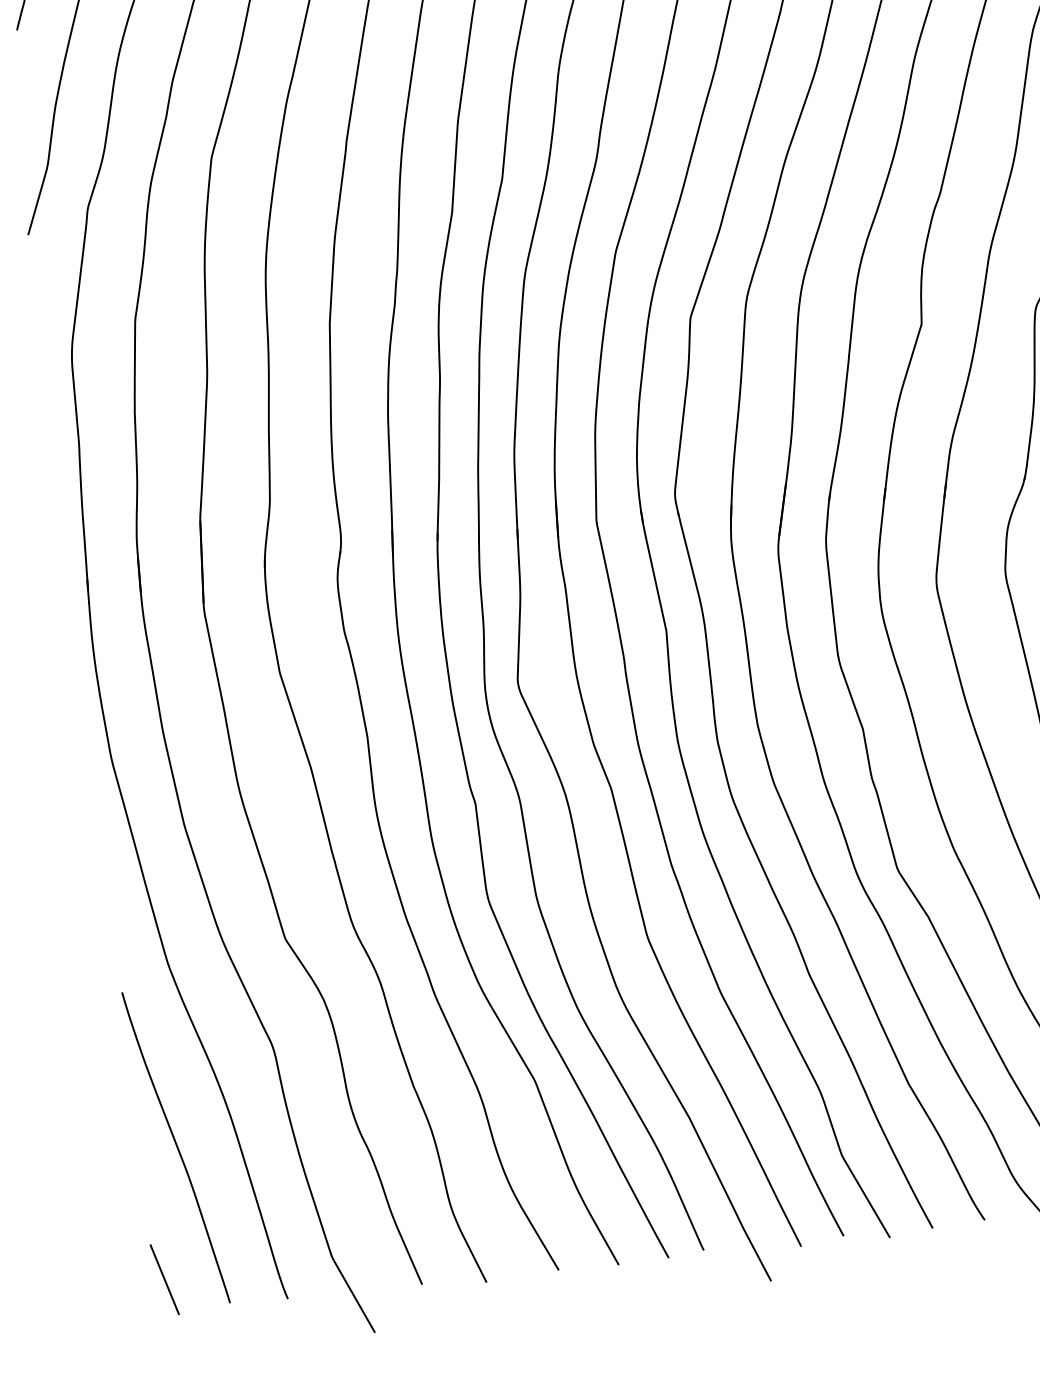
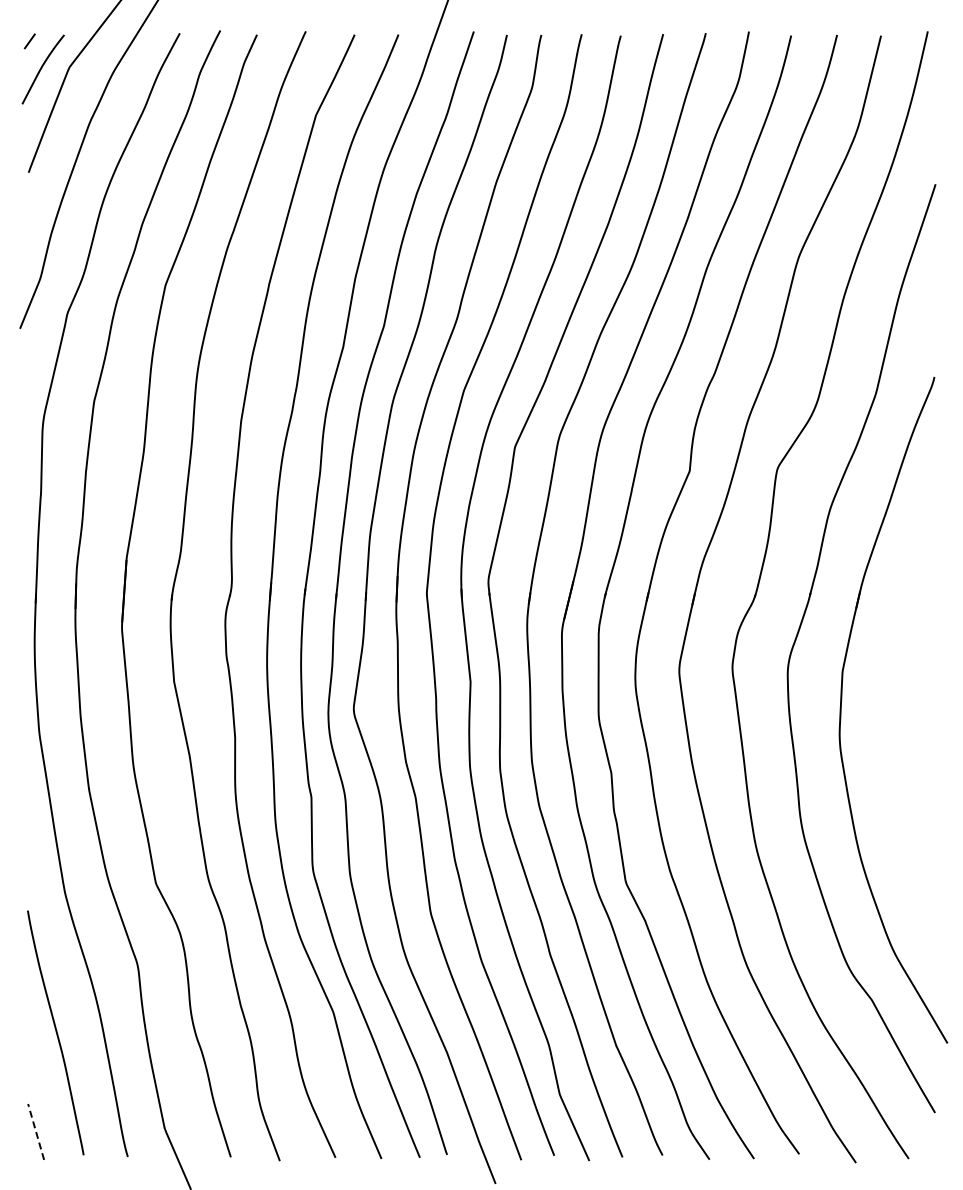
line: (163, 1279) -> (35, 1131), solid -> dashed

